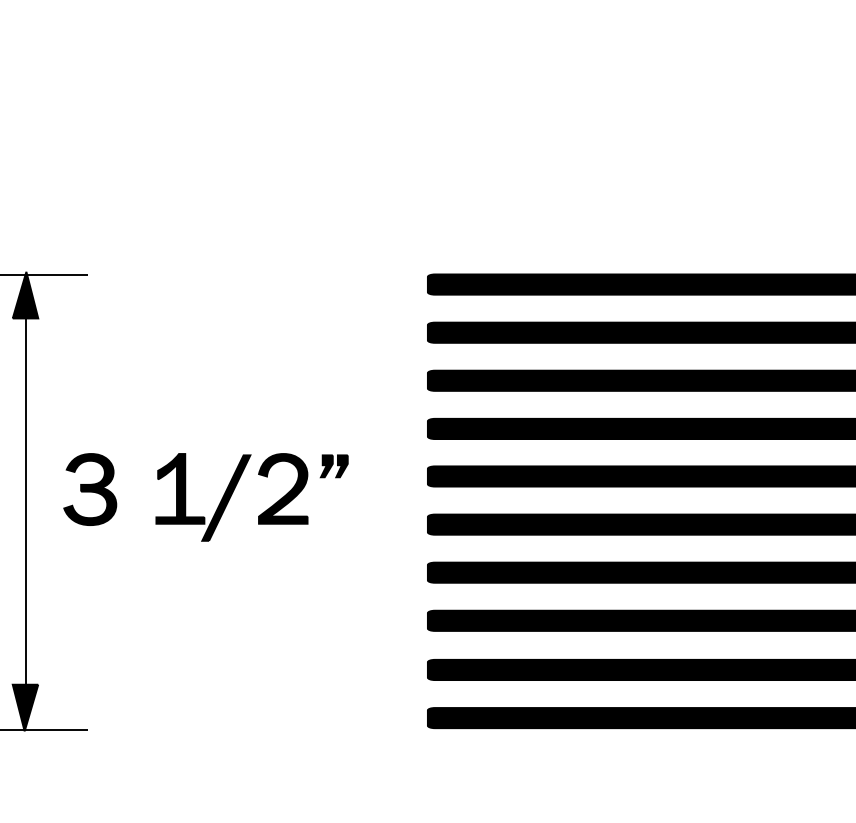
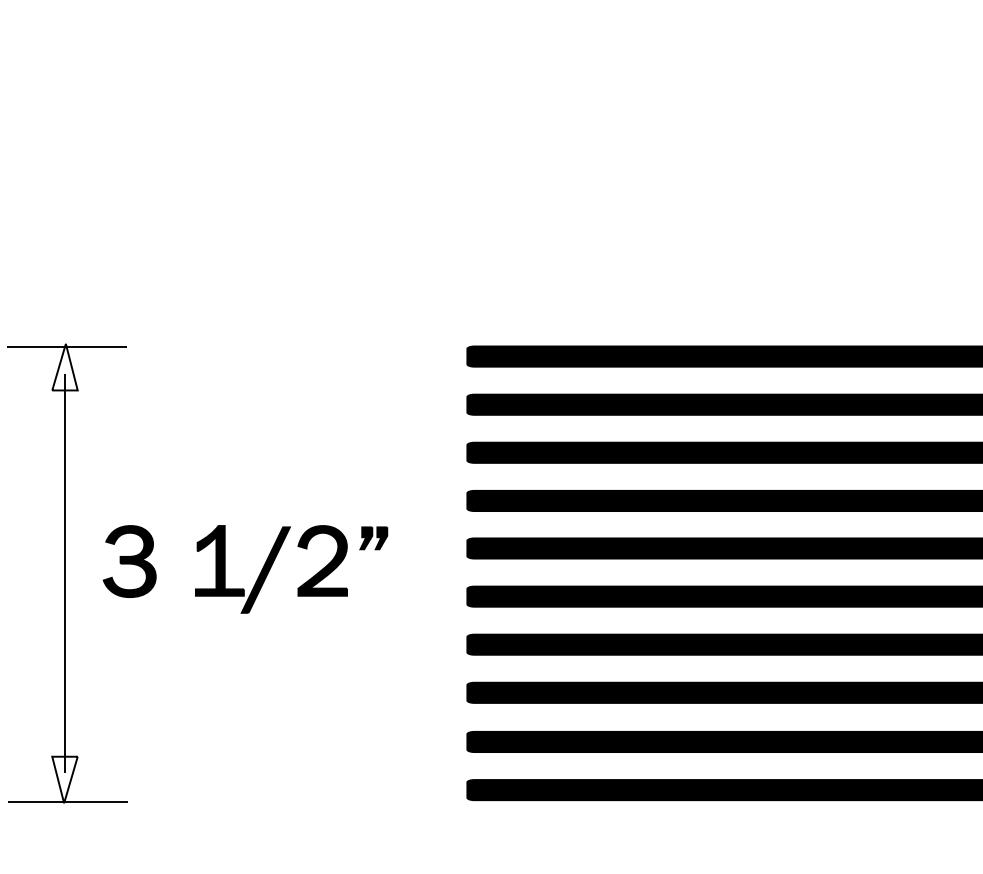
fill: (25, 294) -> (64, 366), removed
fill: (25, 707) -> (64, 779), removed

